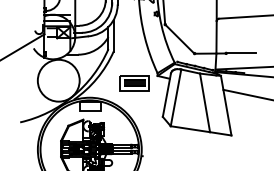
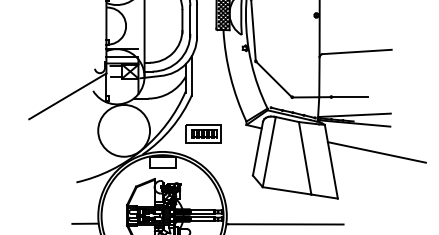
part: (134, 82) -> (203, 133), moved
line: (27, 155) -> (85, 223), added
line: (189, 156) -> (285, 224), added

